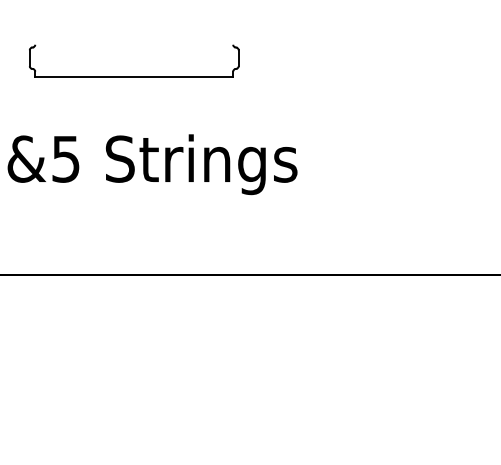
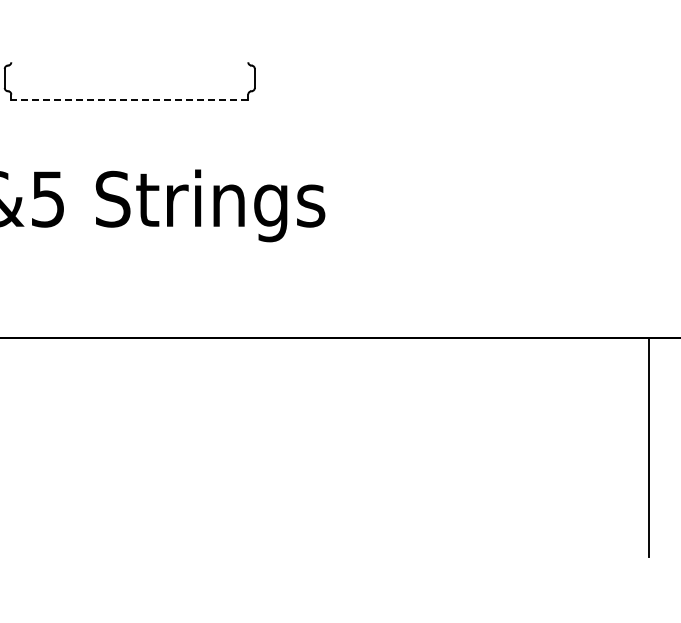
line: (133, 76) -> (129, 100), solid -> dashed

